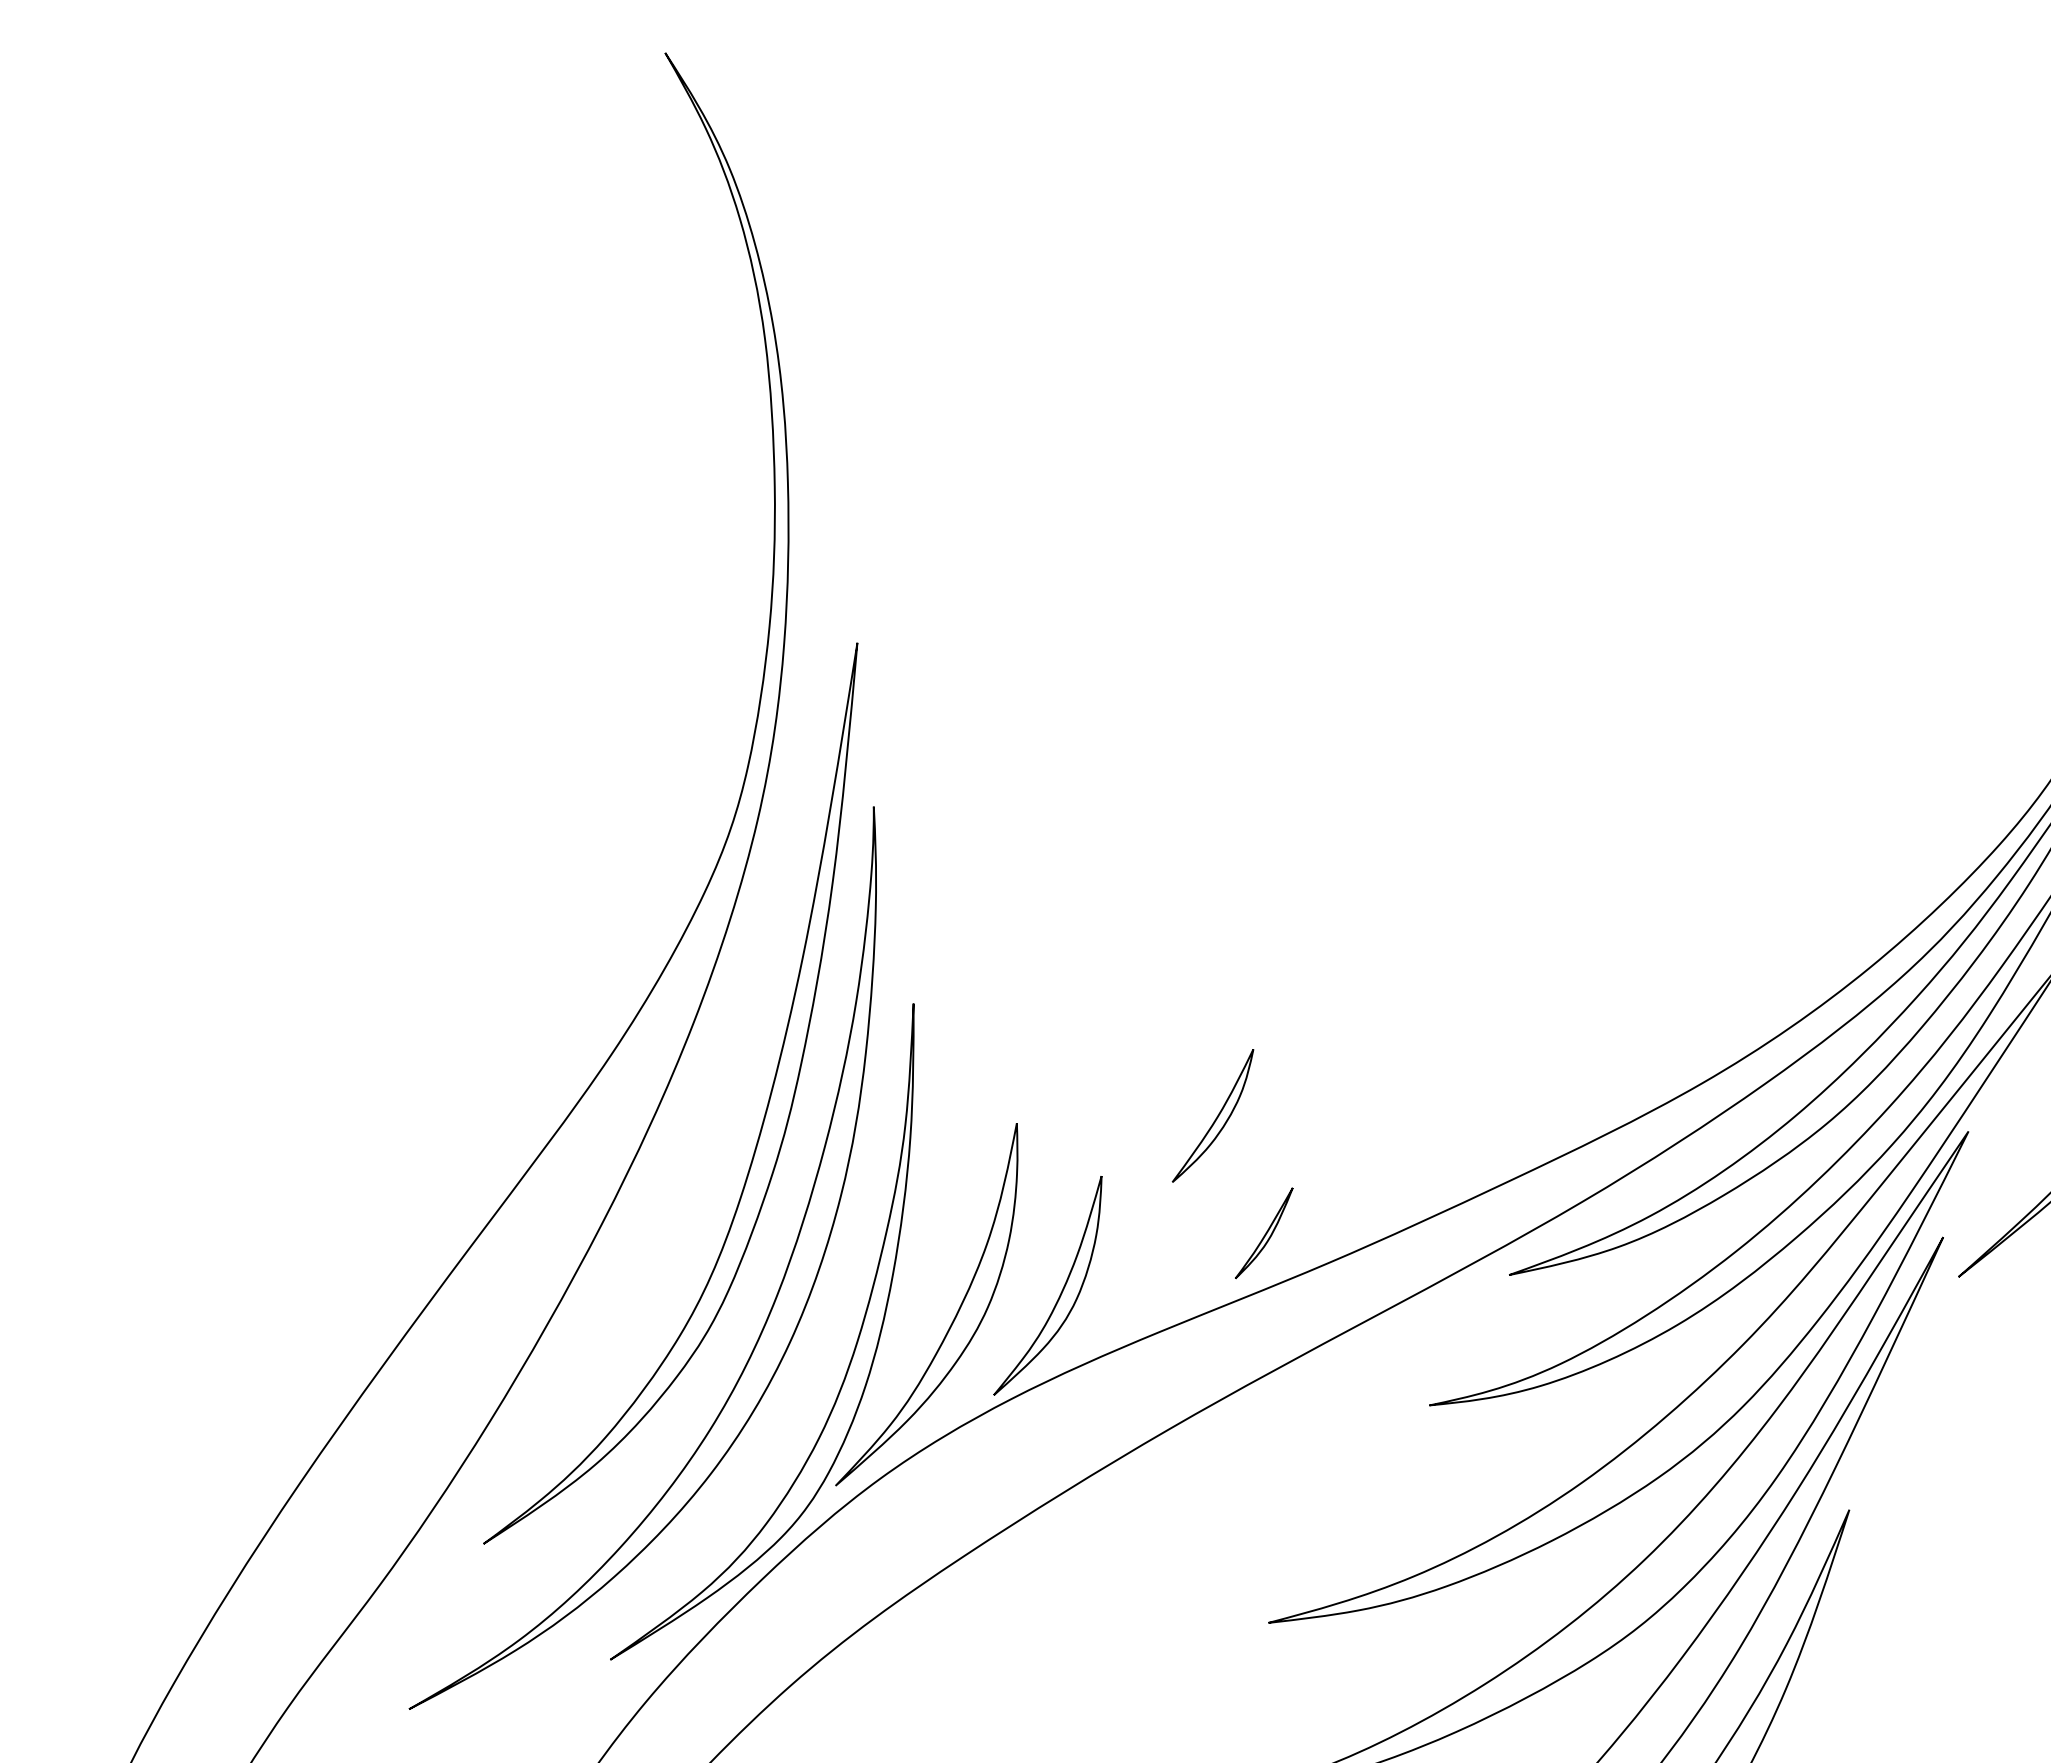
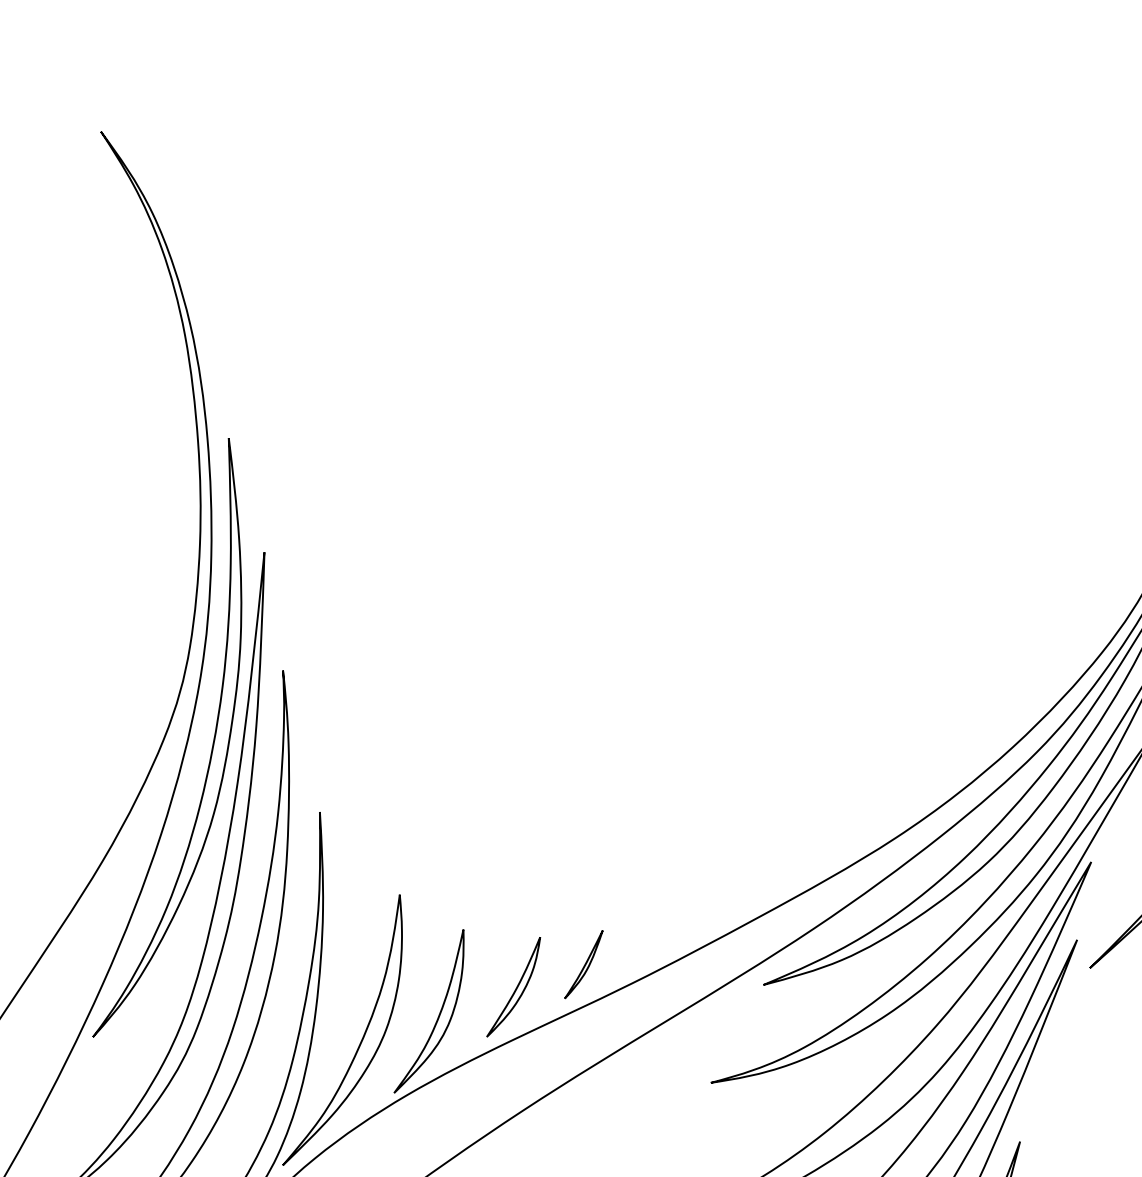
part: (770, 906) -> (212, 747), added
part: (1212, 1115) -> (513, 986), moved

